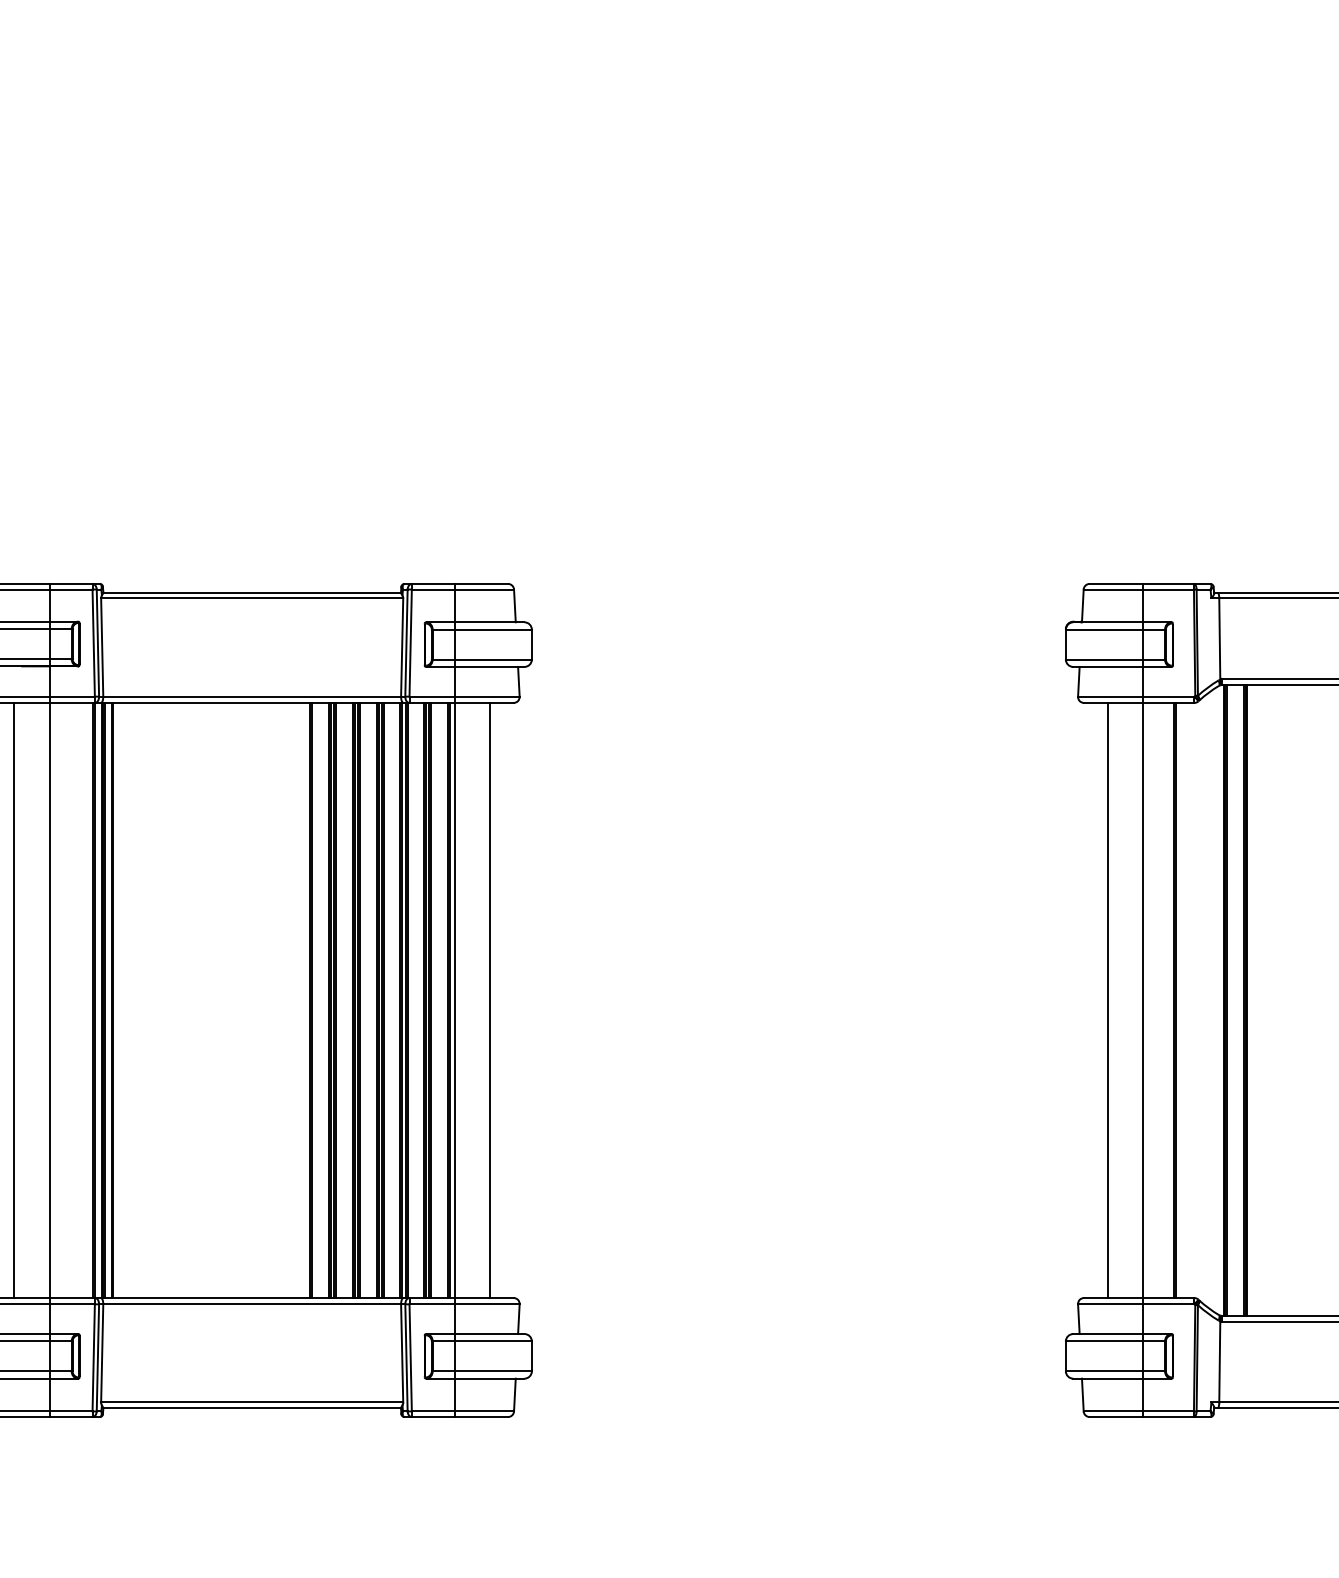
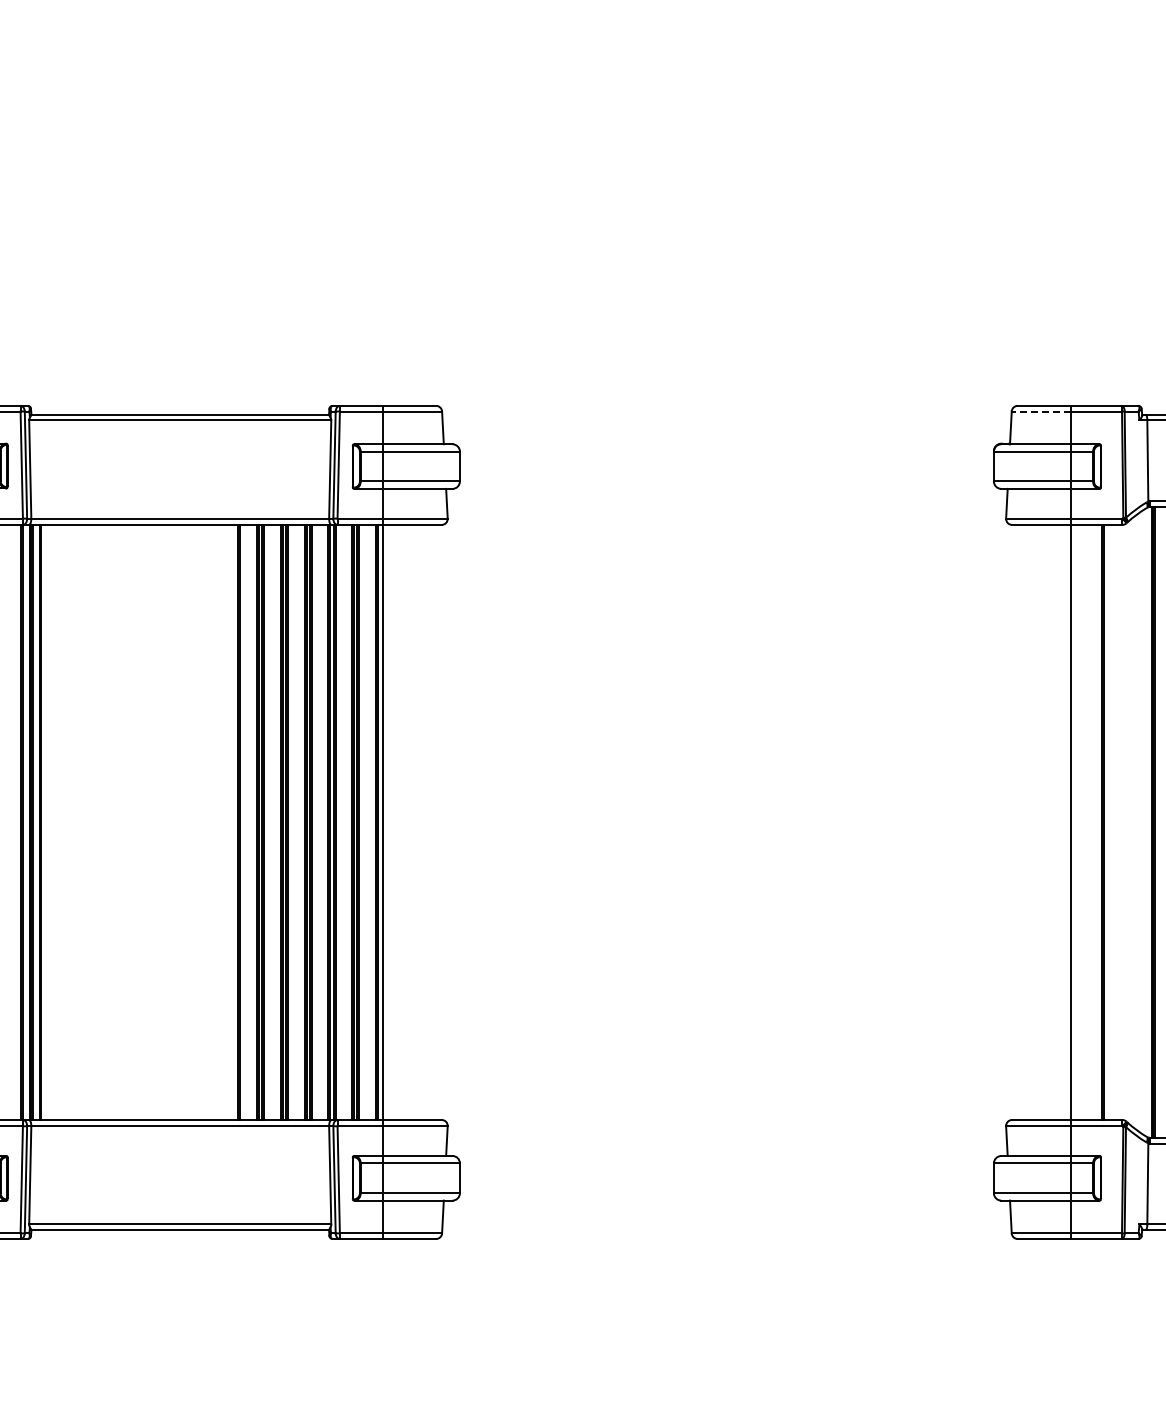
line: (1113, 589) -> (1041, 411), solid -> dashed
line: (490, 1000) -> (418, 822), removed
line: (1107, 1000) -> (1035, 822), removed

